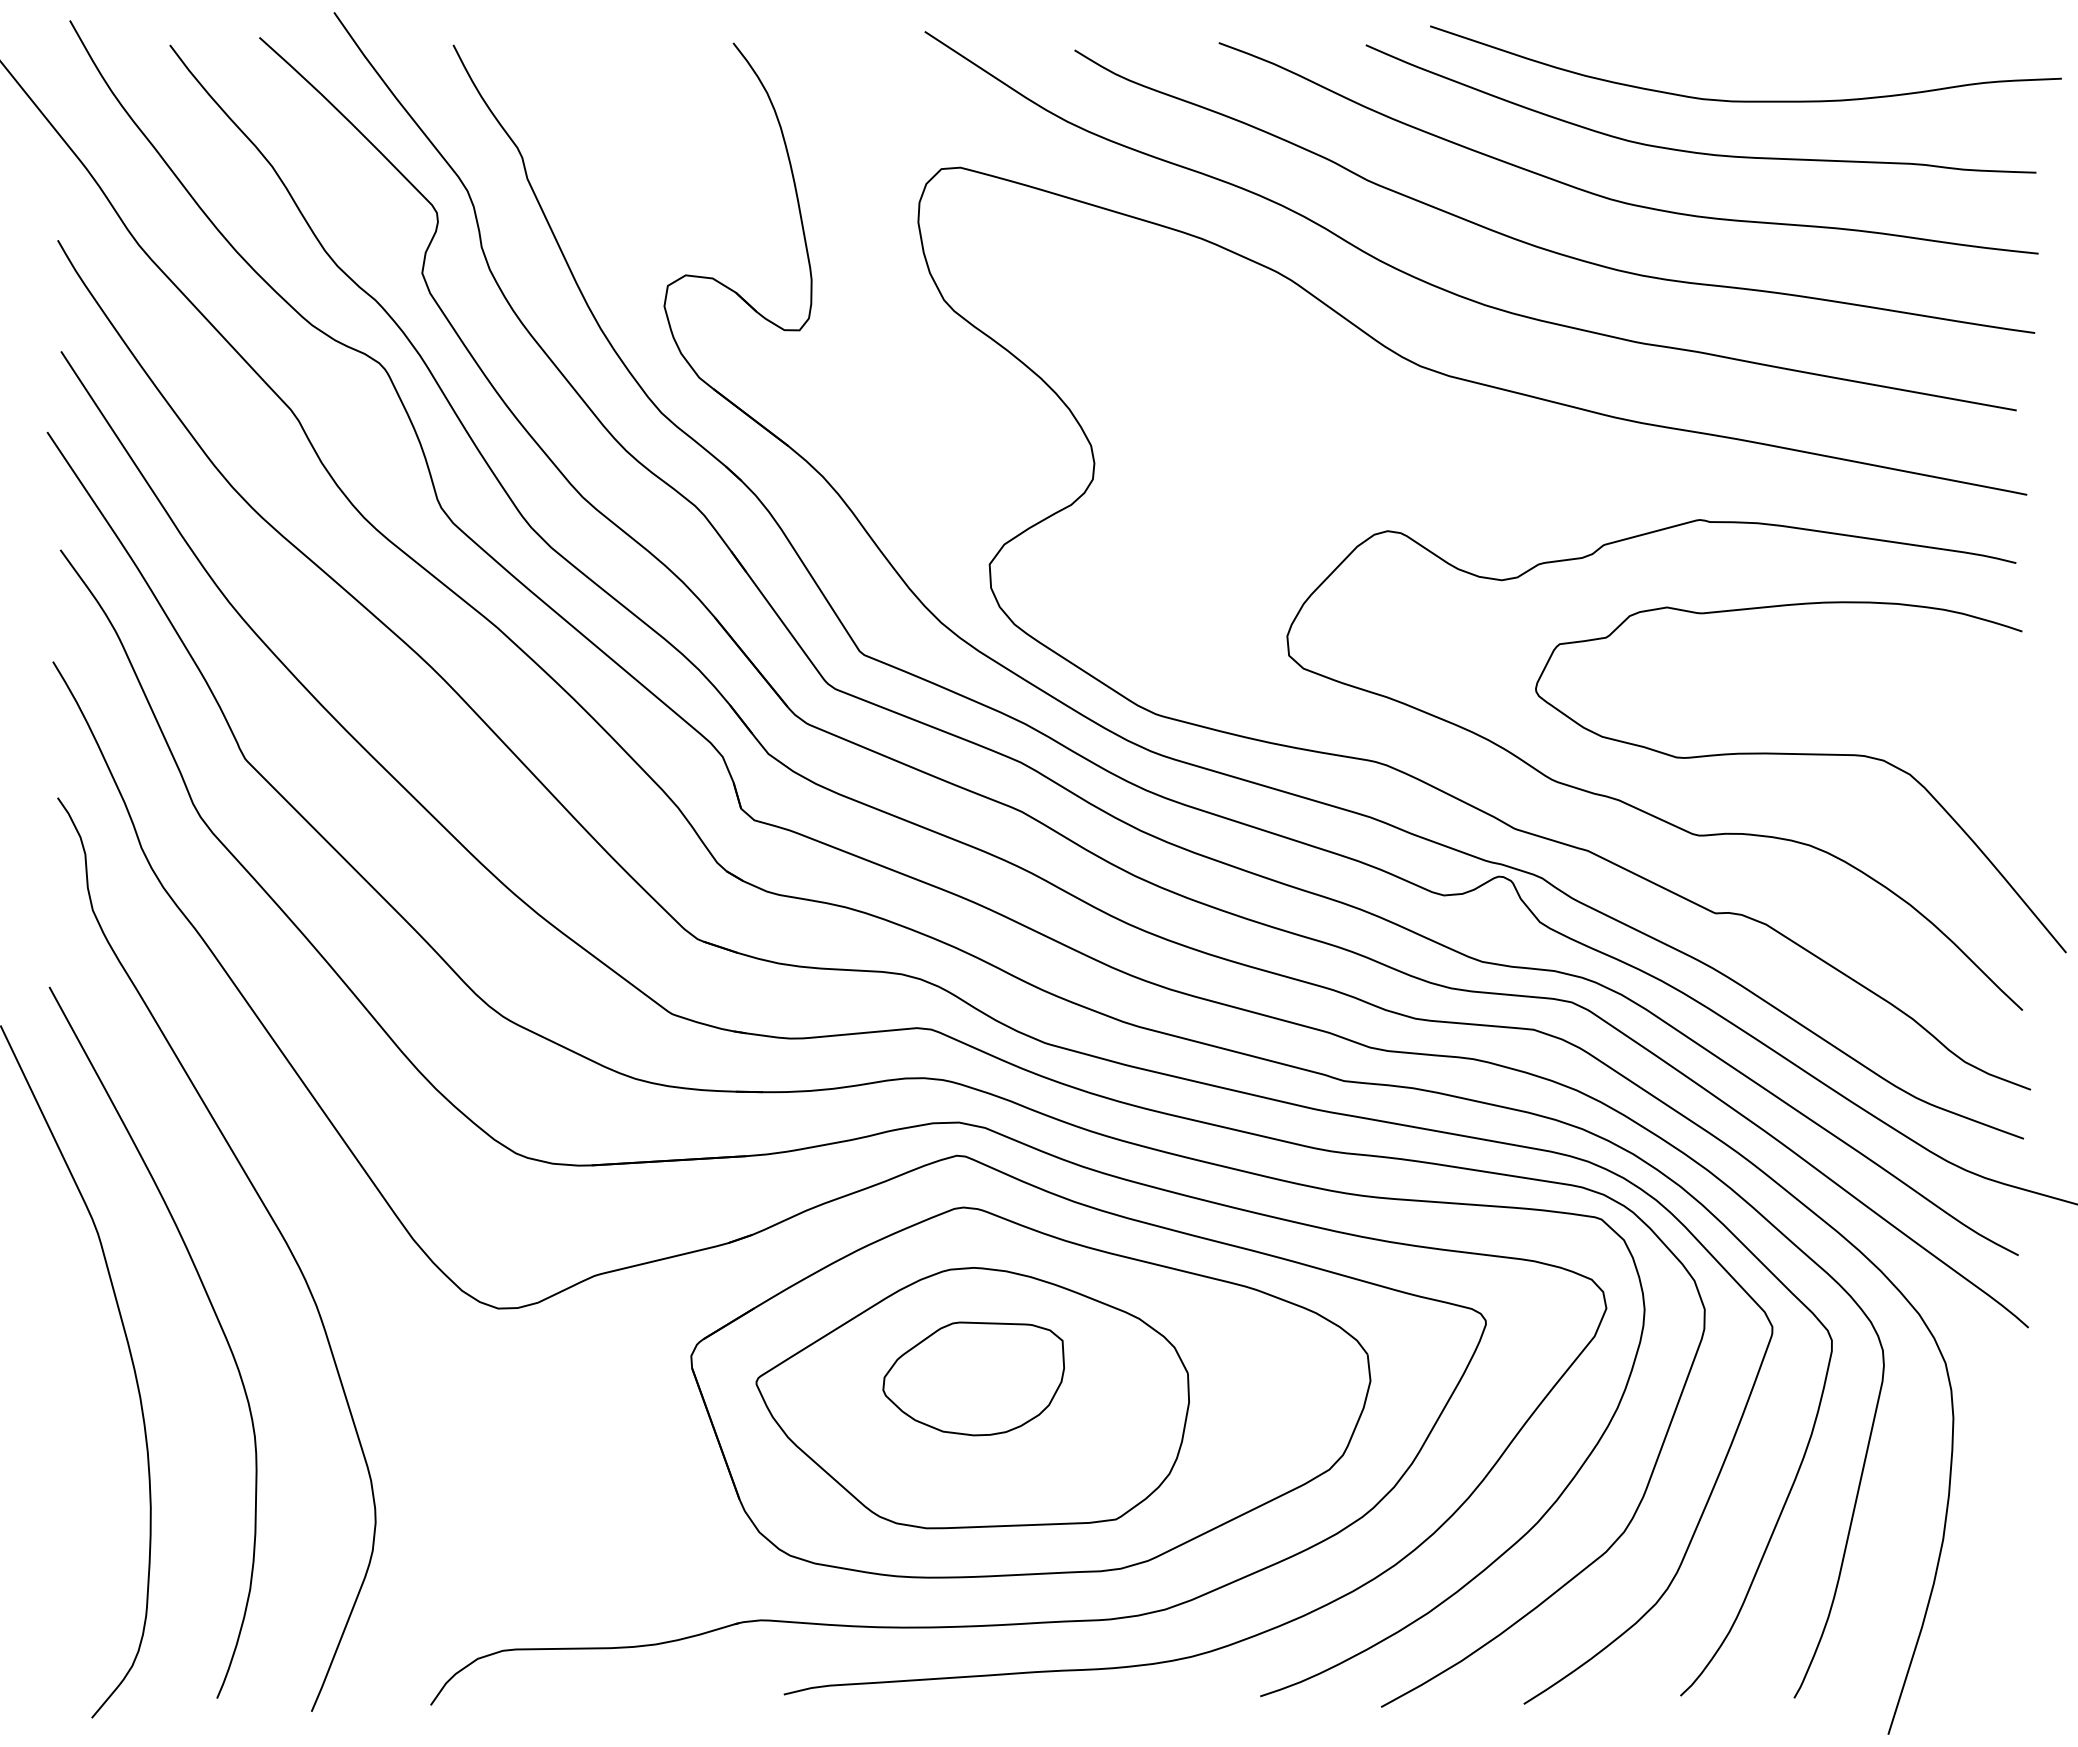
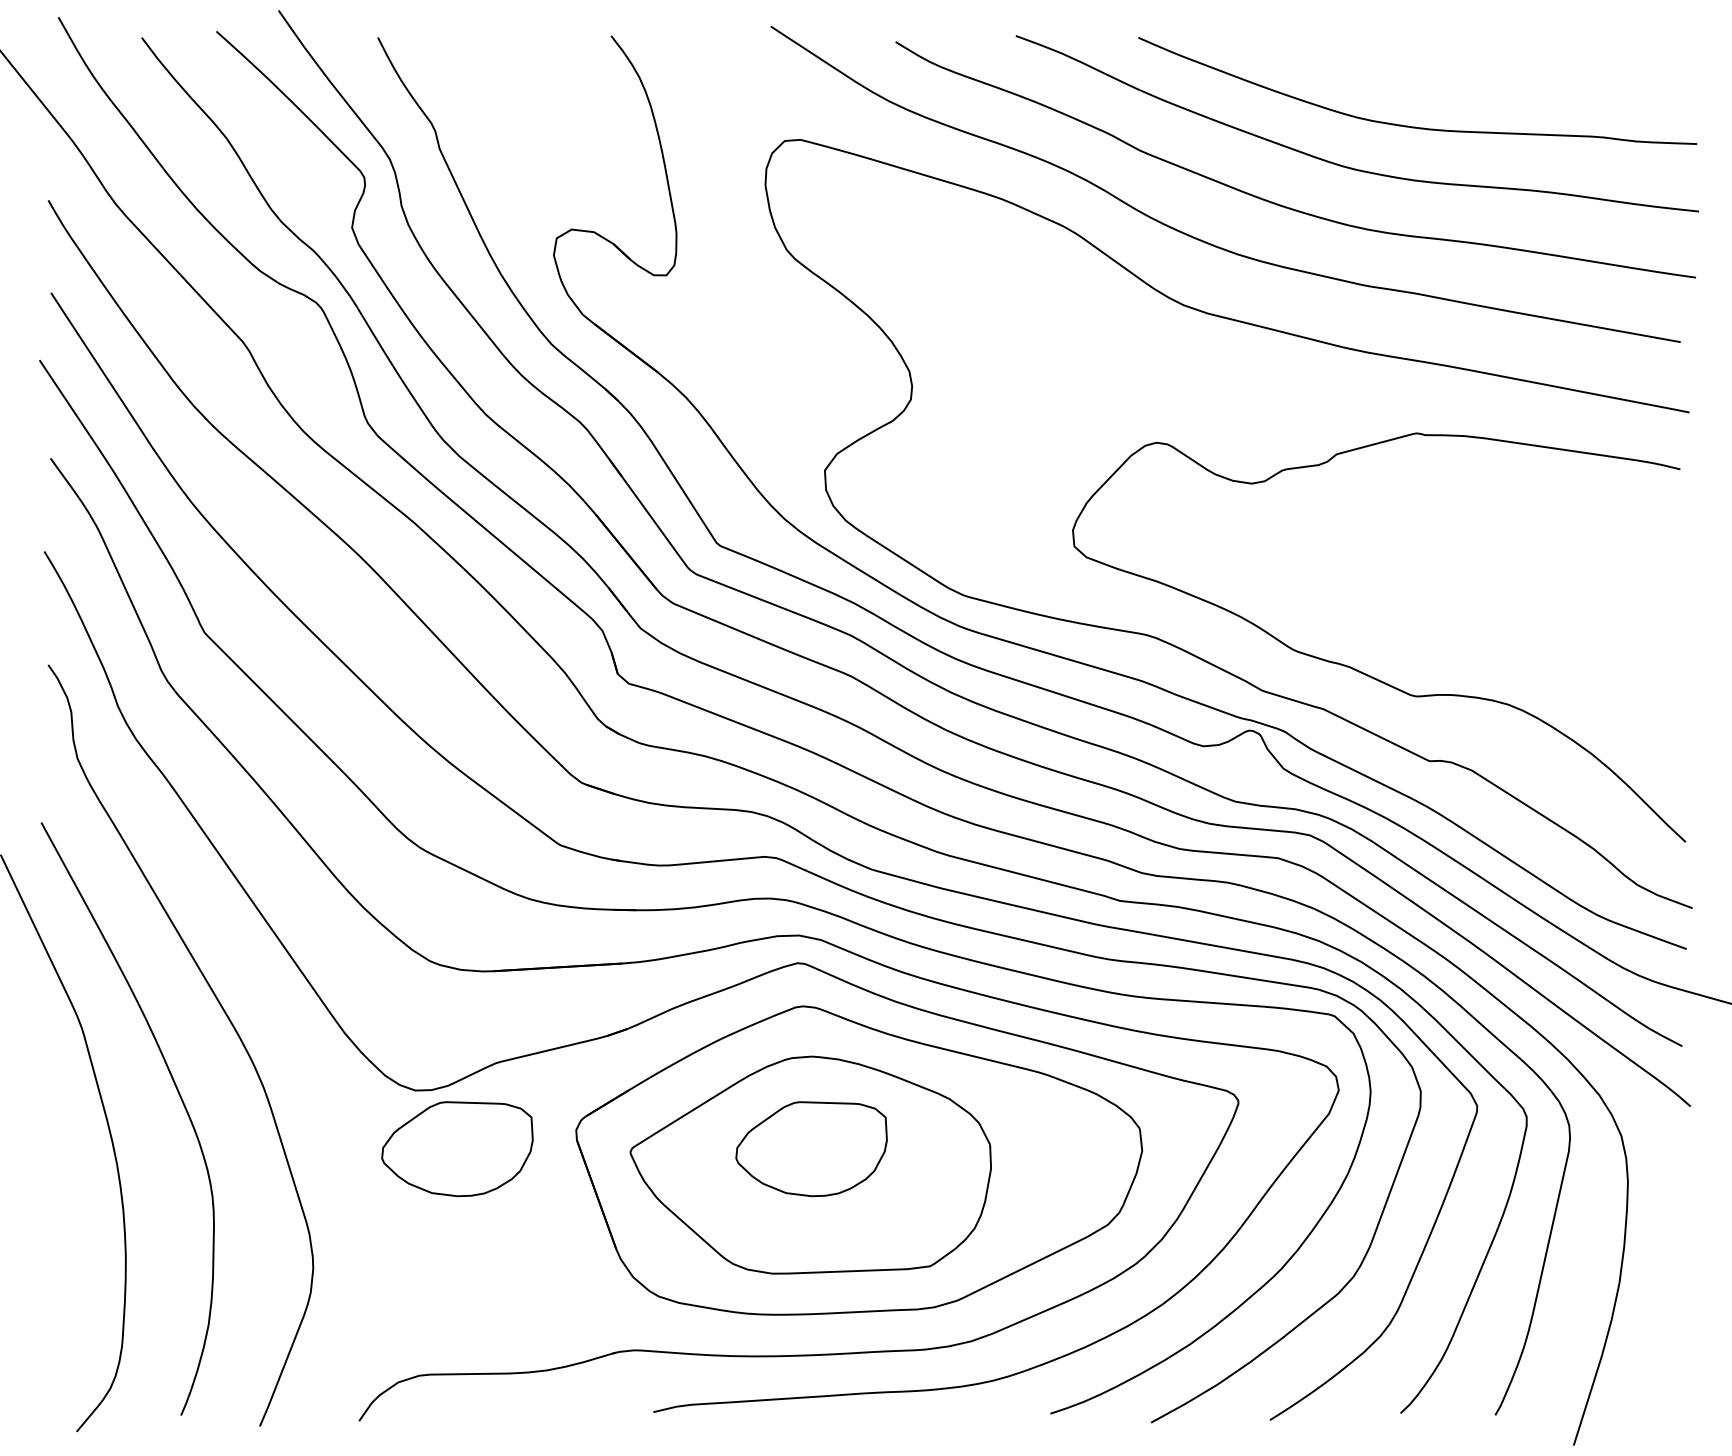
curve: (1745, 100) -> (1454, 83), removed
curve: (1801, 755) -> (1501, 629), removed
part: (548, 1378) -> (457, 1148), added

